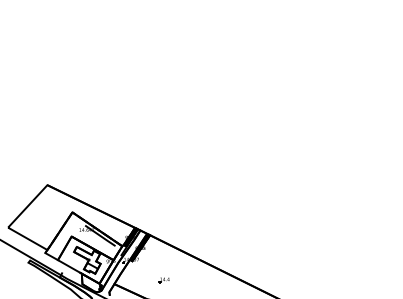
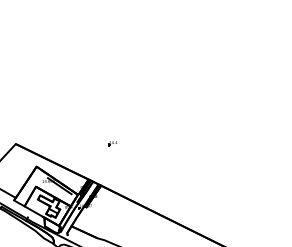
part: (163, 280) -> (112, 143), moved

